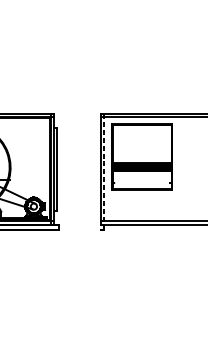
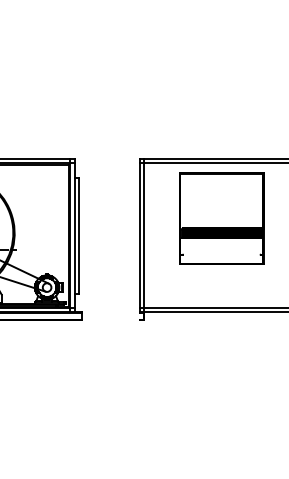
part: (142, 156) -> (221, 218), moved
line: (104, 169) -> (144, 235), dashed -> solid

